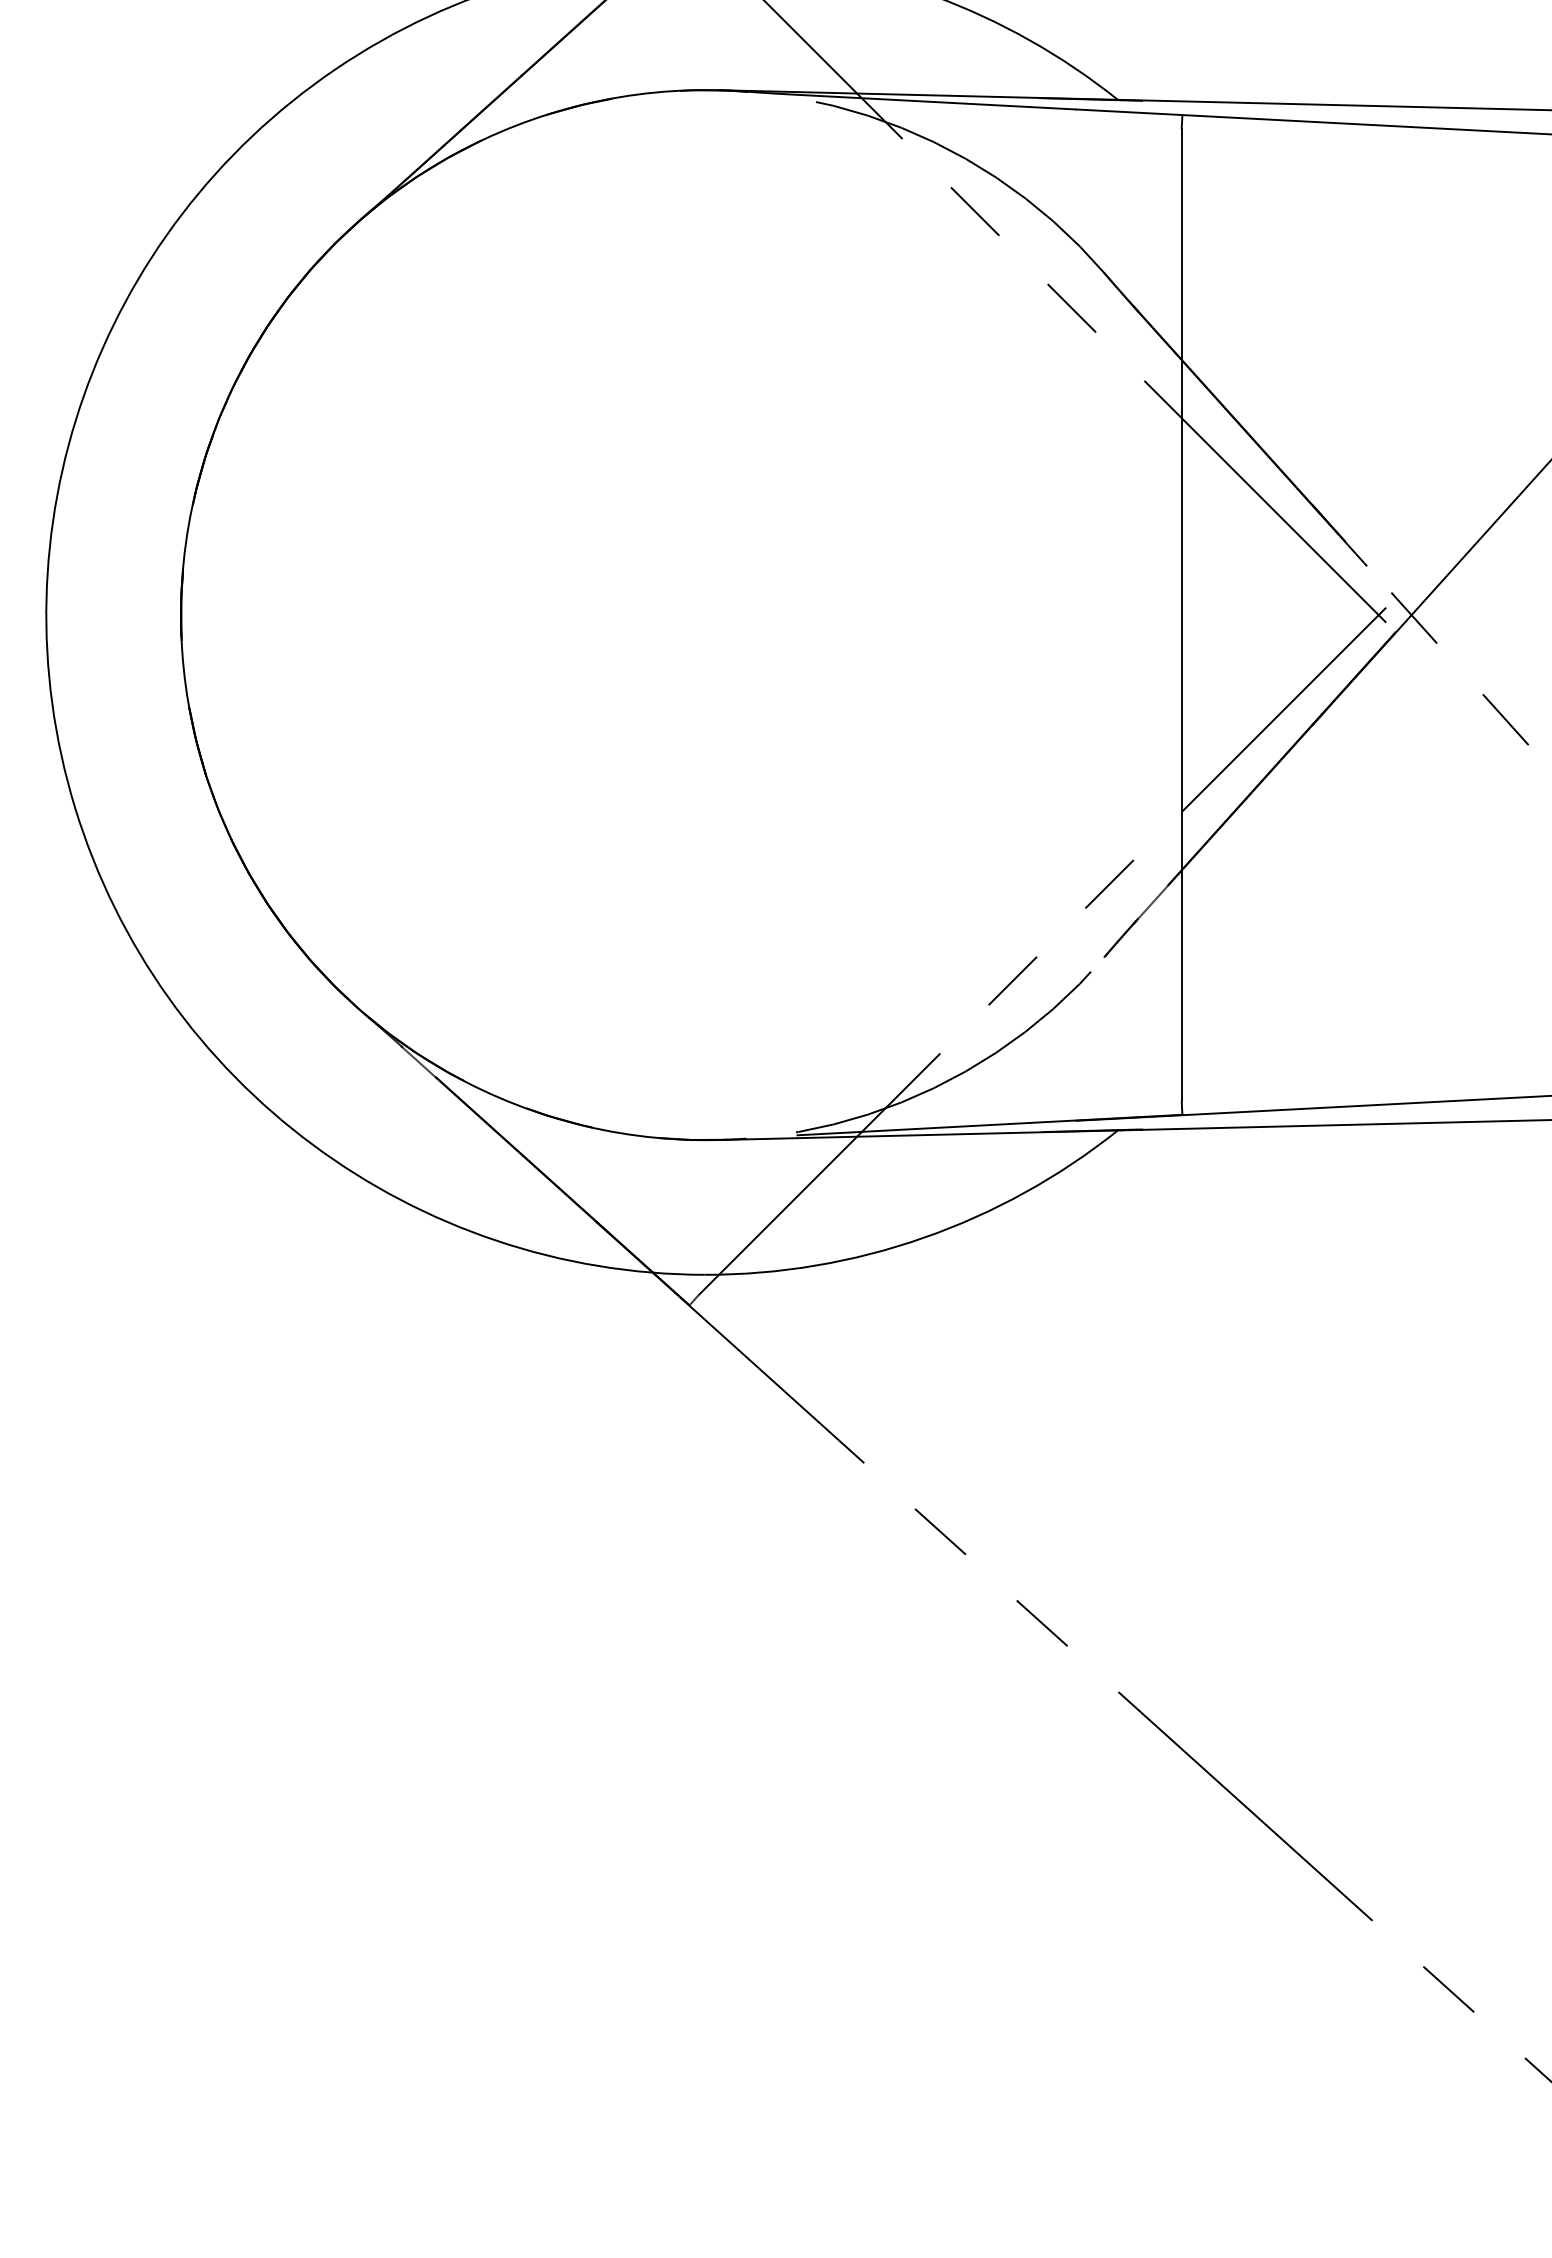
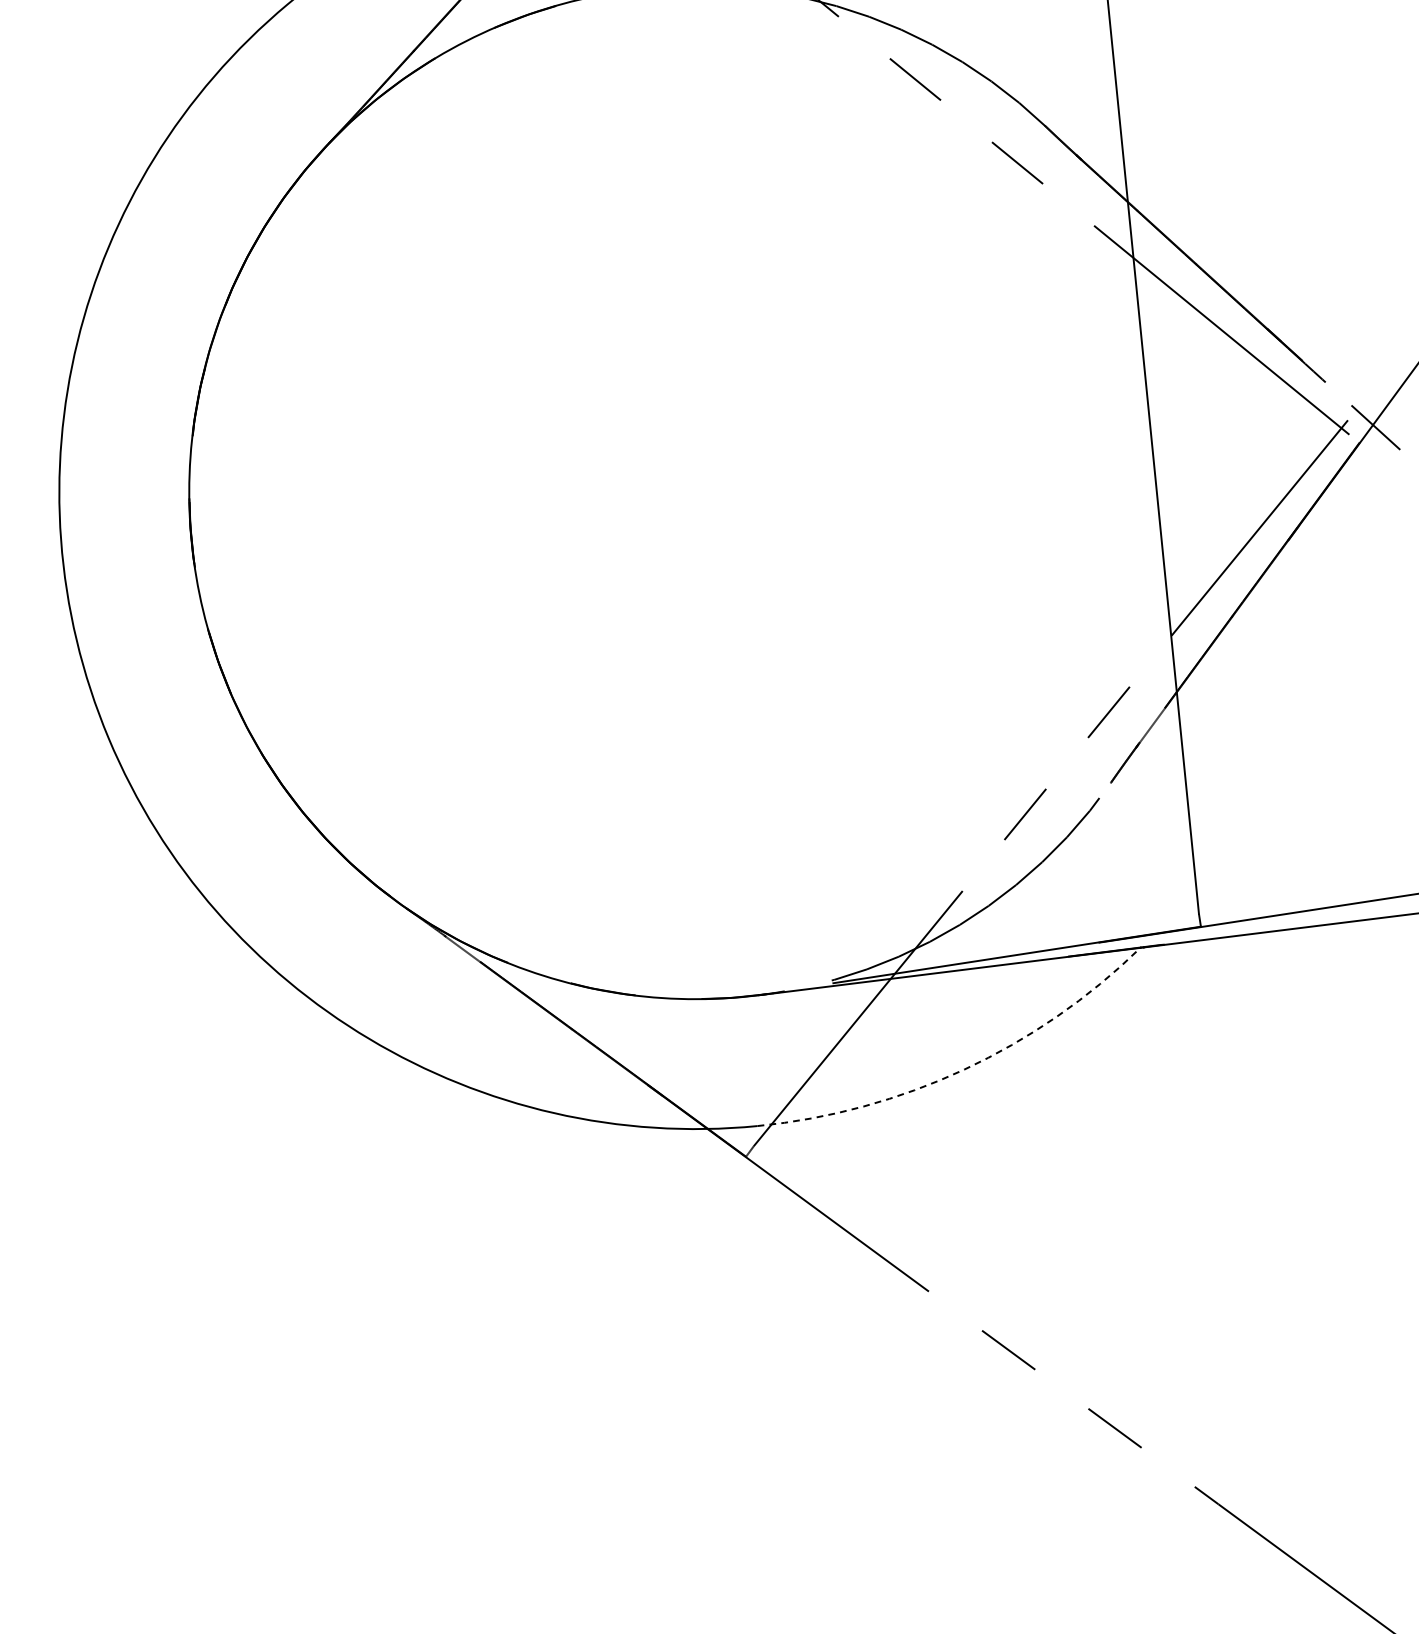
arc: (923, 1237) -> (964, 1069), solid -> dashed

